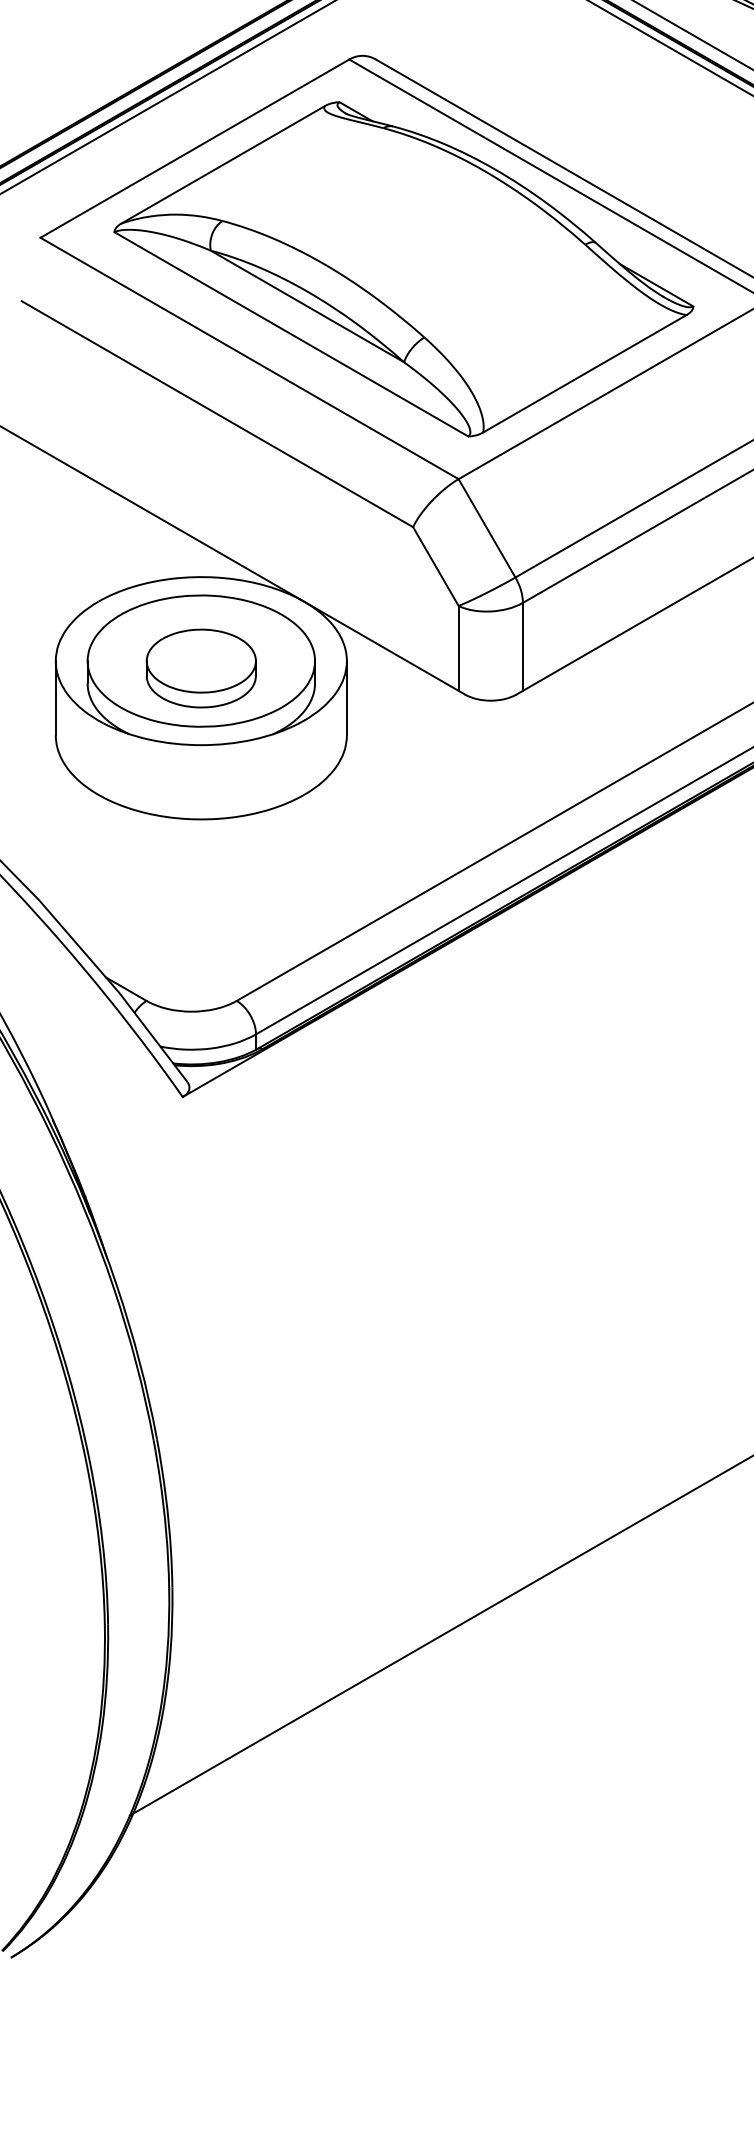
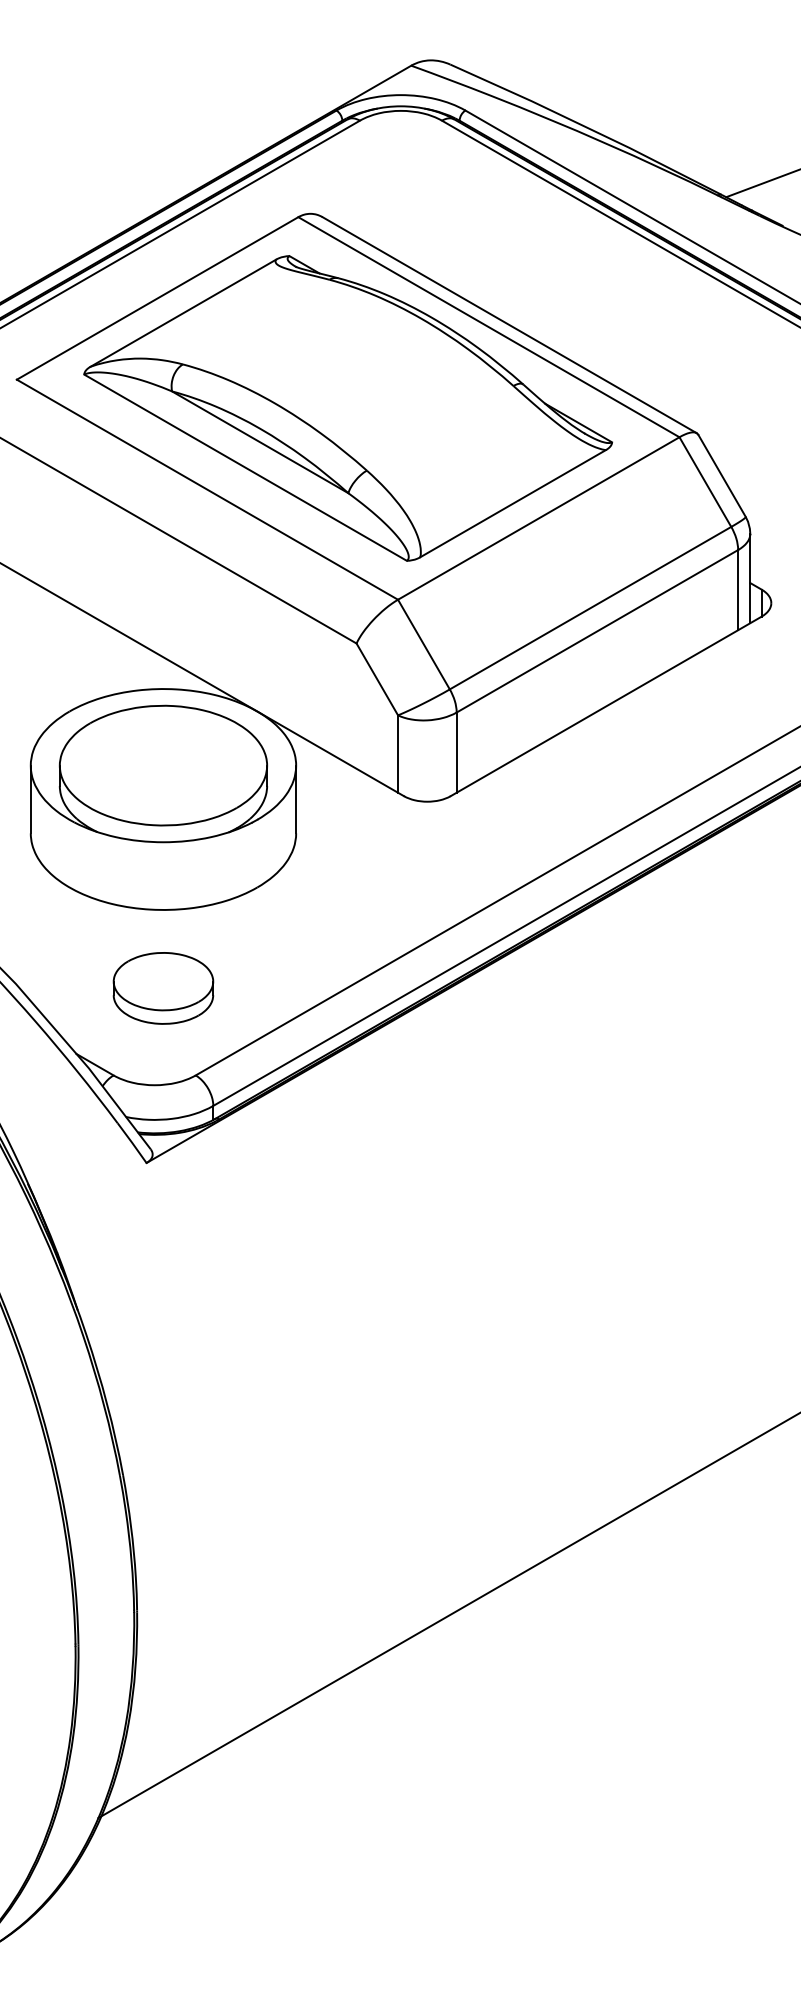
part: (201, 668) -> (163, 988), moved

